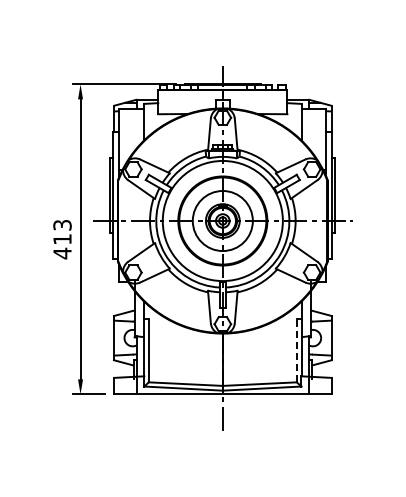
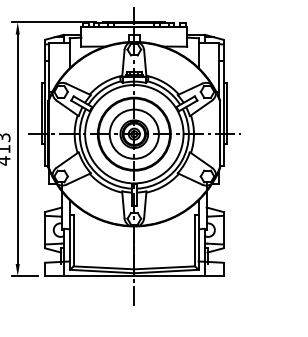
line: (296, 350) -> (194, 240), dashed -> solid

